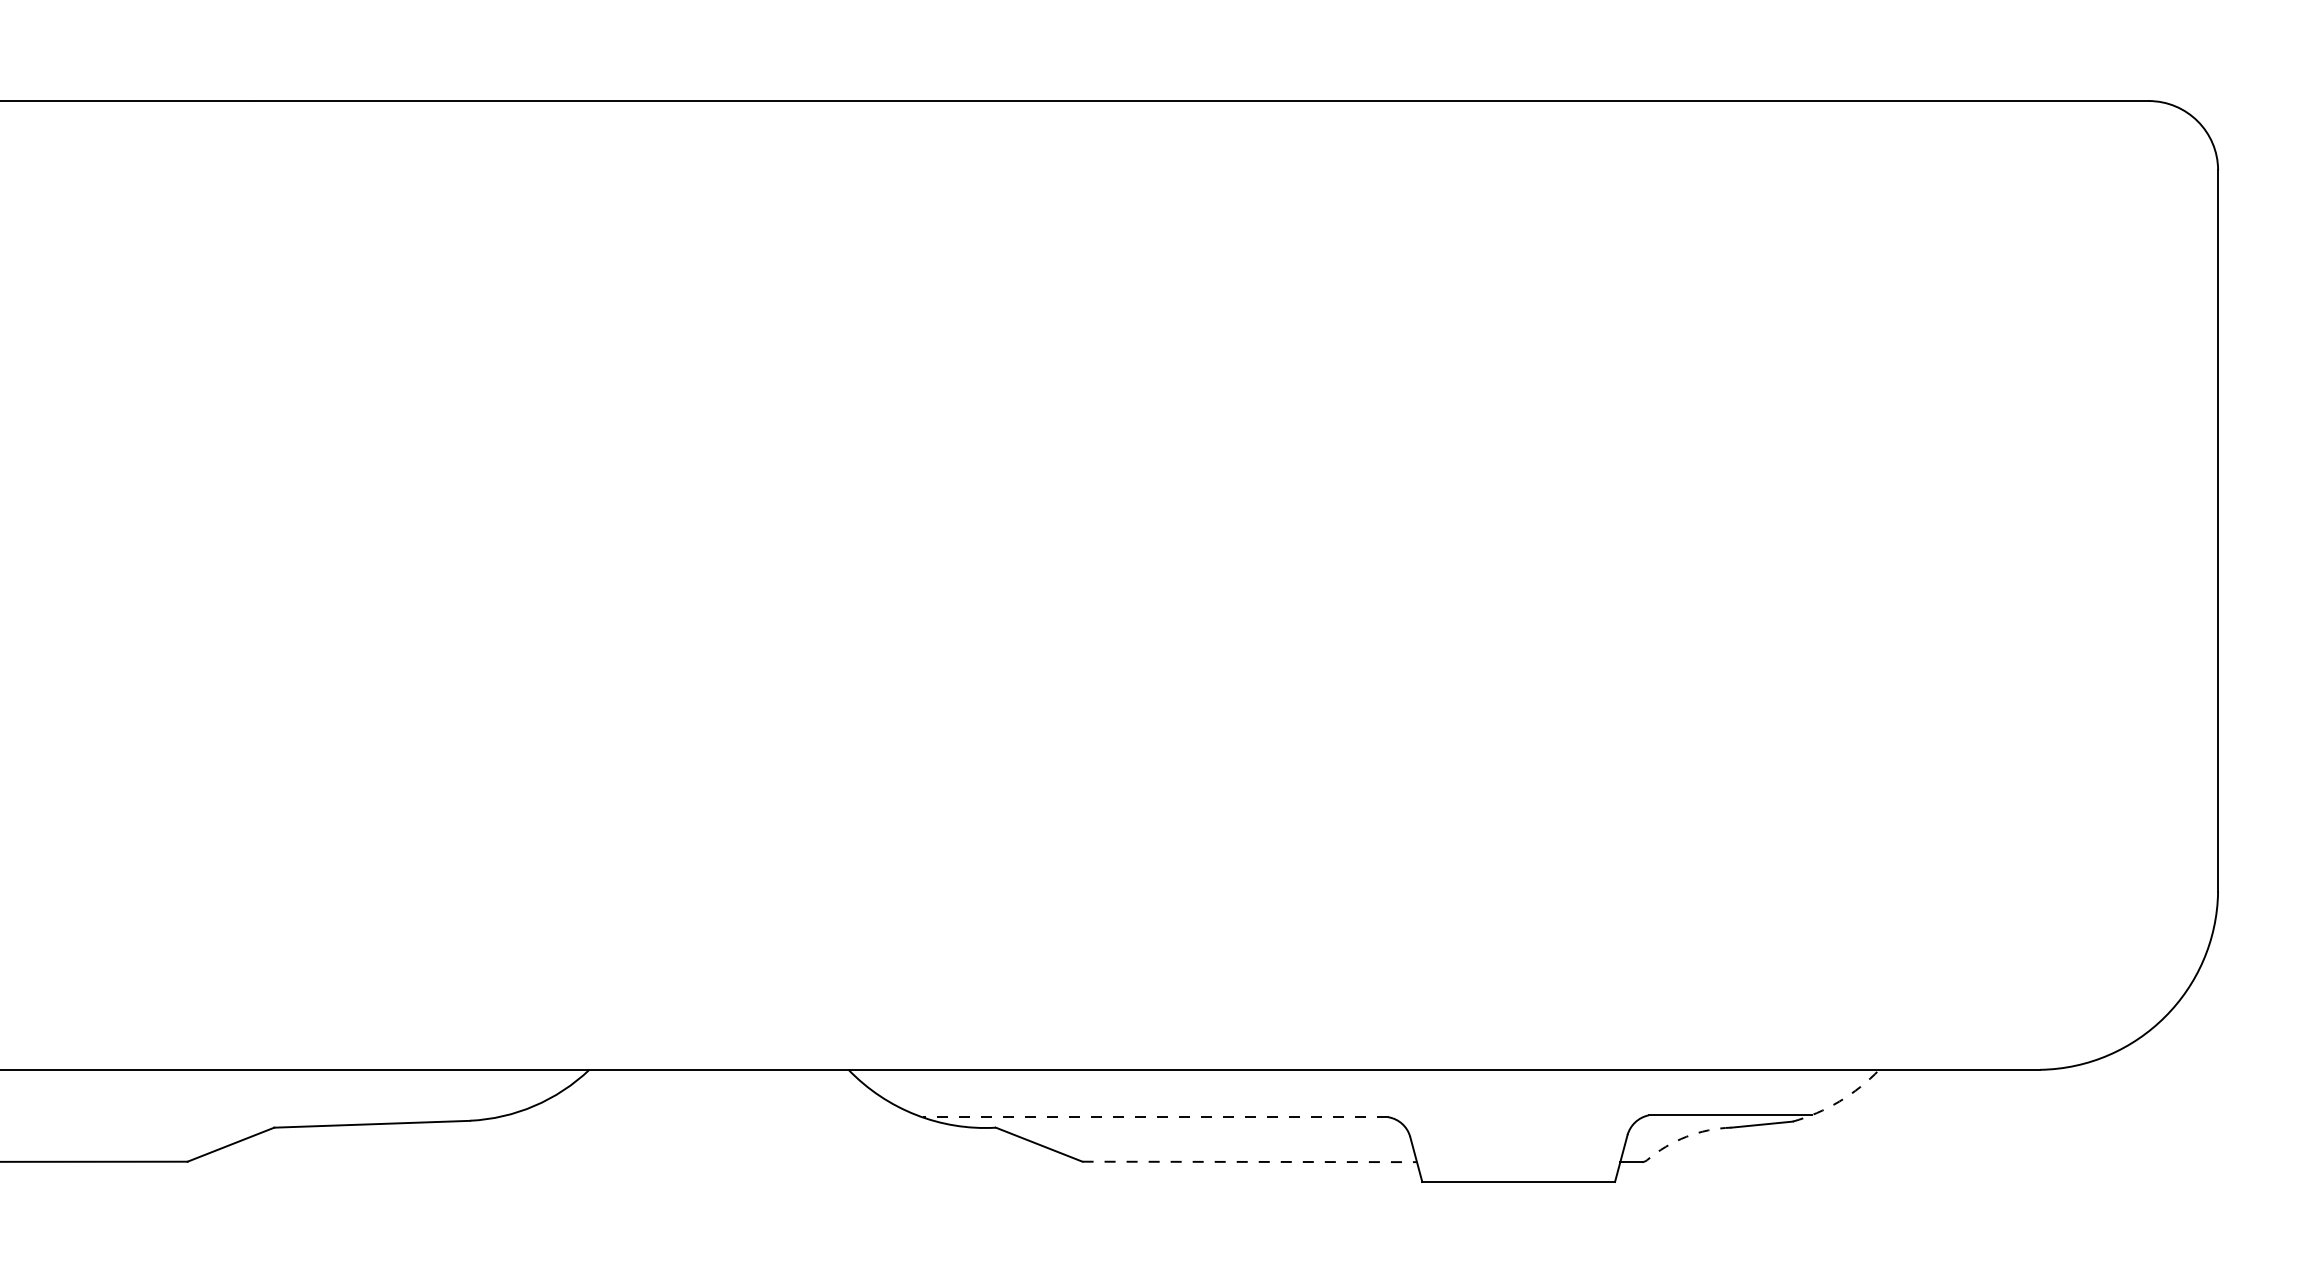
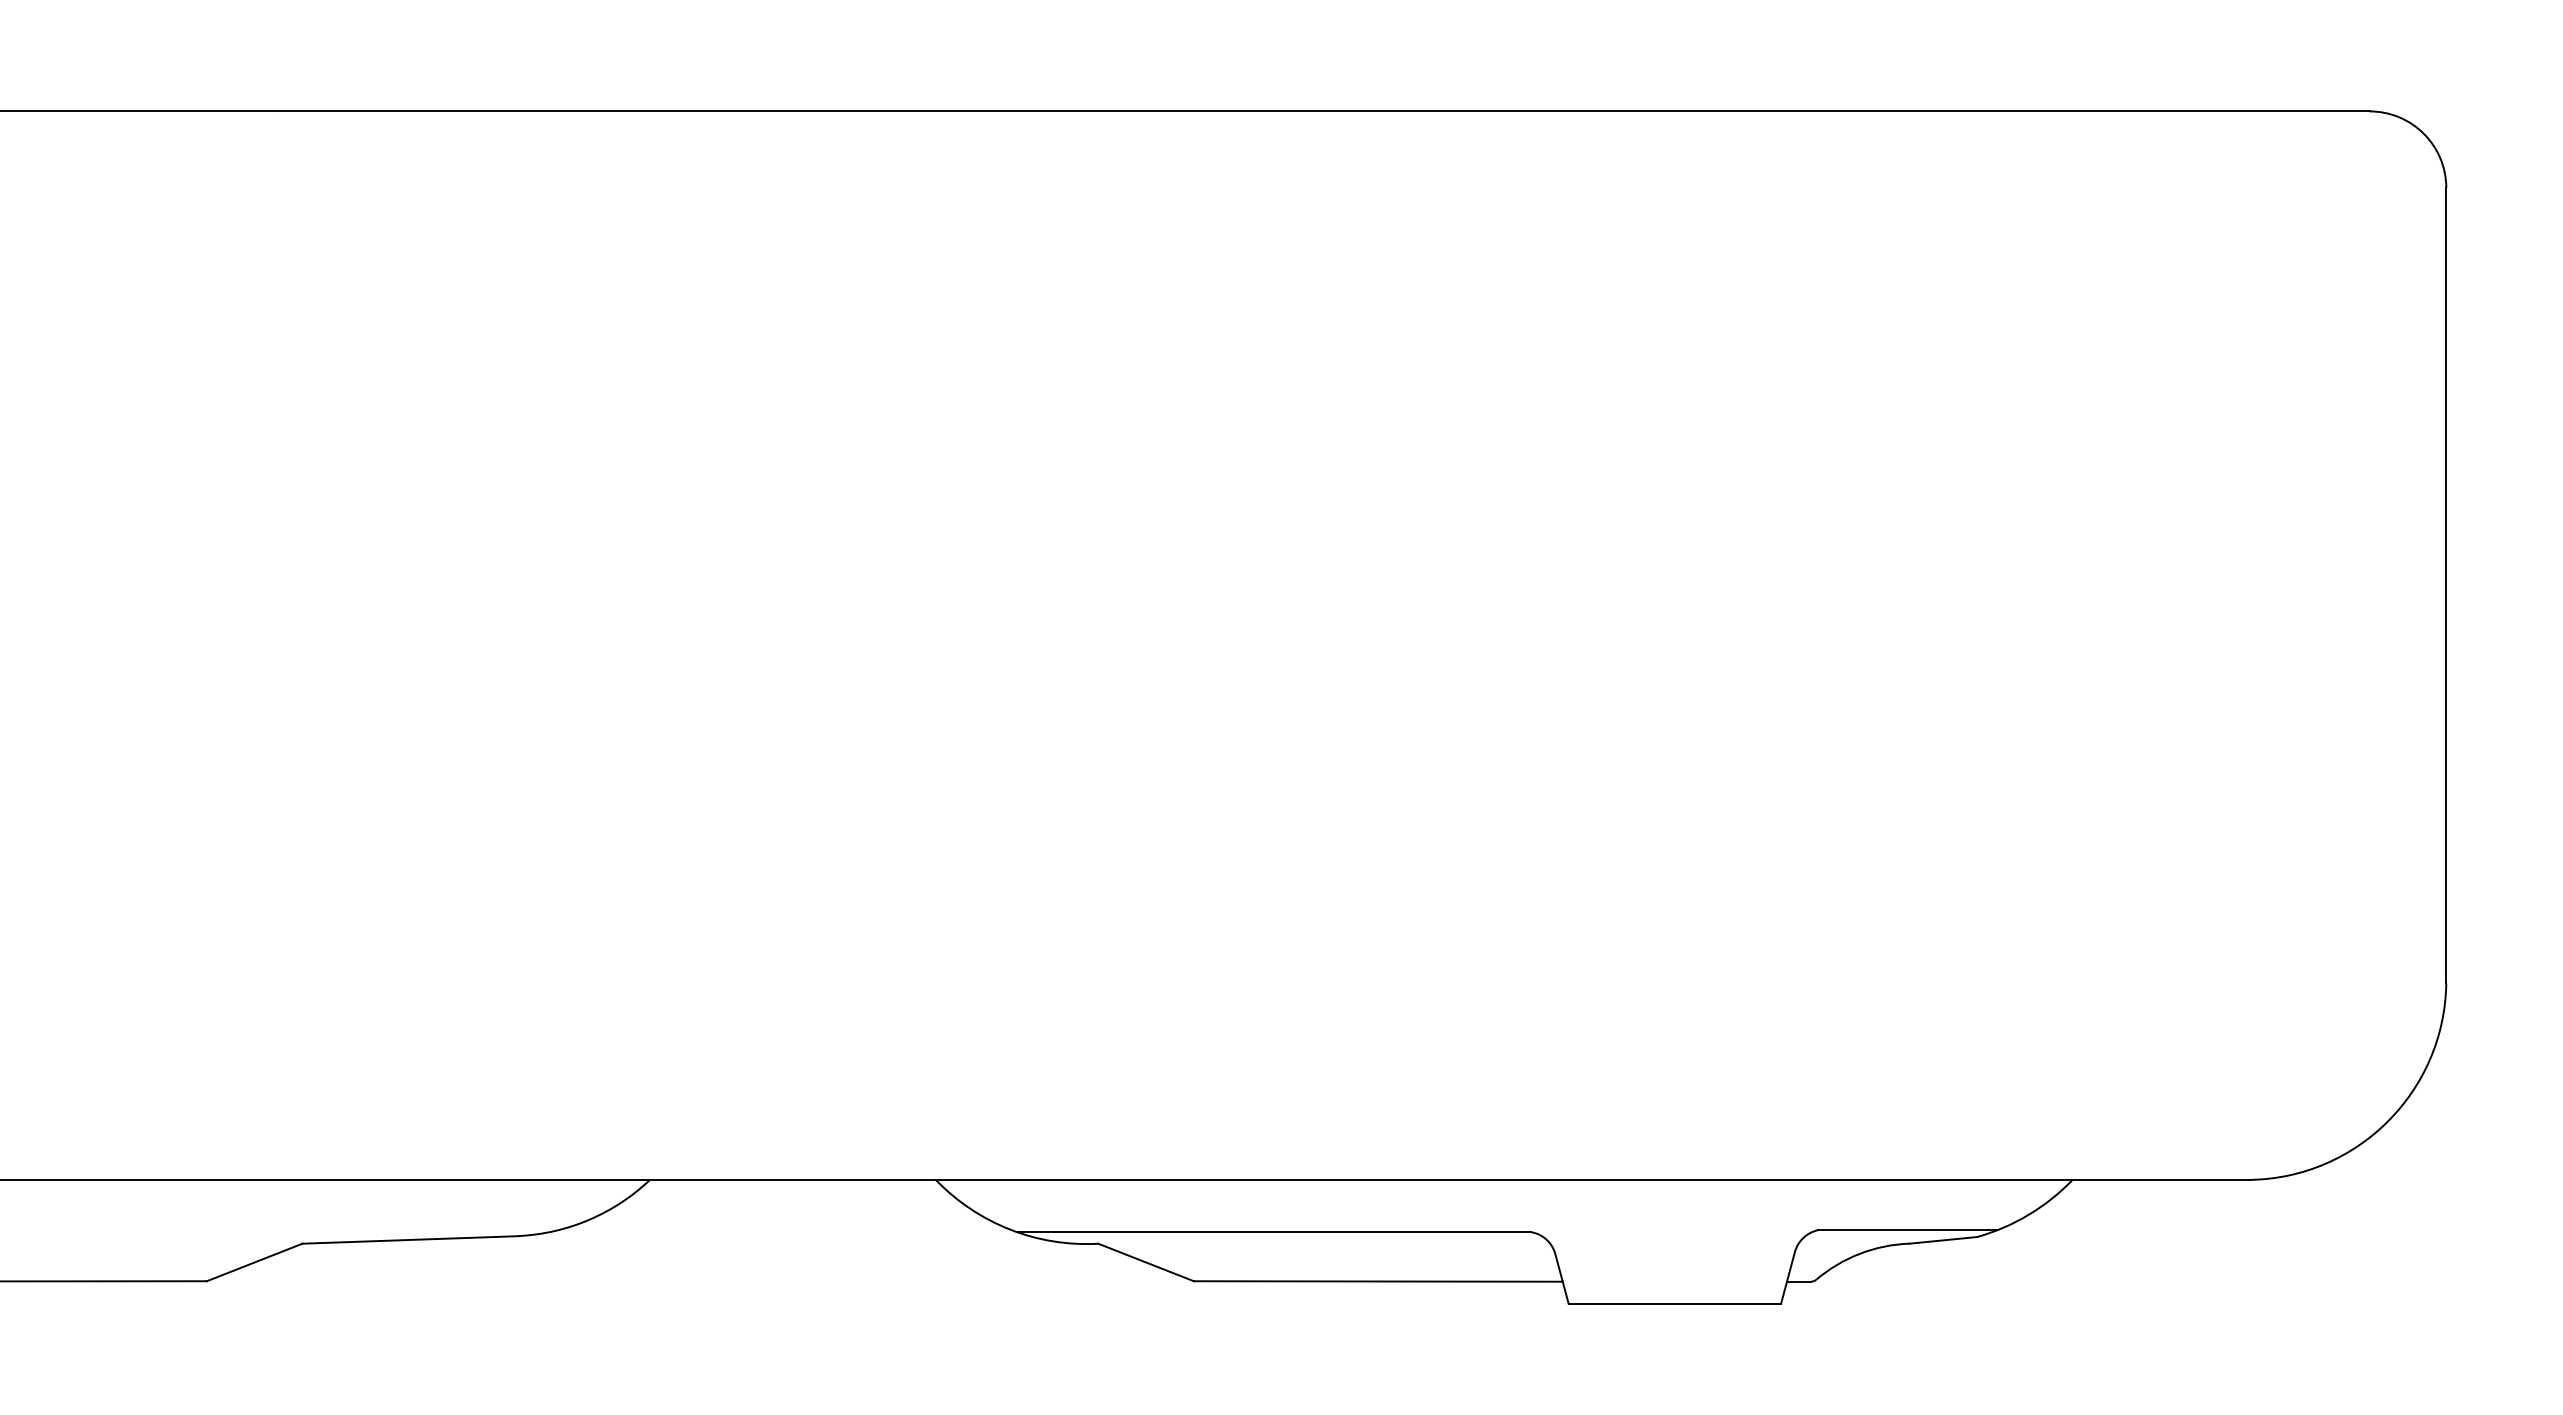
arc: (1839, 1101) -> (2028, 1214), dashed -> solid
line: (1155, 1117) -> (1274, 1232), dashed -> solid
arc: (1686, 1136) -> (1859, 1253), dashed -> solid
line: (1249, 1161) -> (1378, 1281), dashed -> solid

